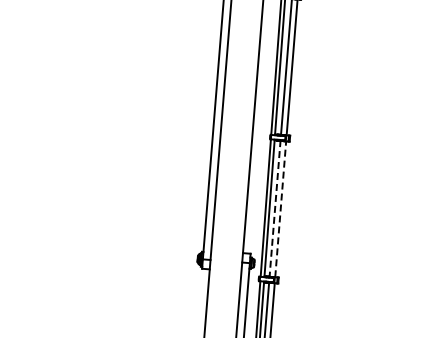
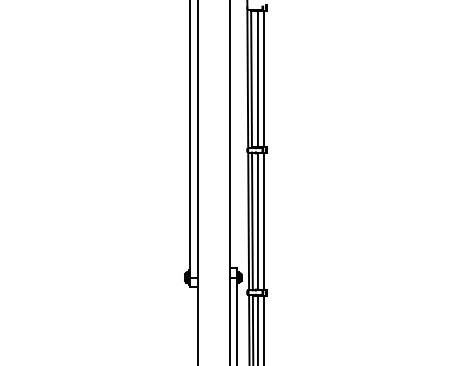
line: (274, 208) -> (257, 221), dashed -> solid
line: (280, 209) -> (263, 221), dashed -> solid

